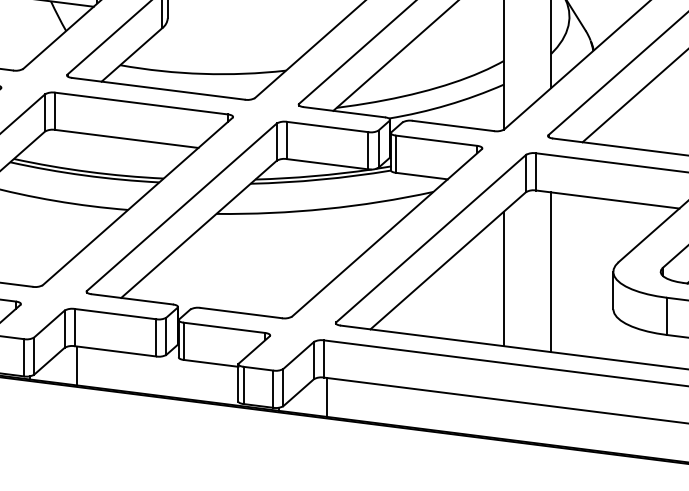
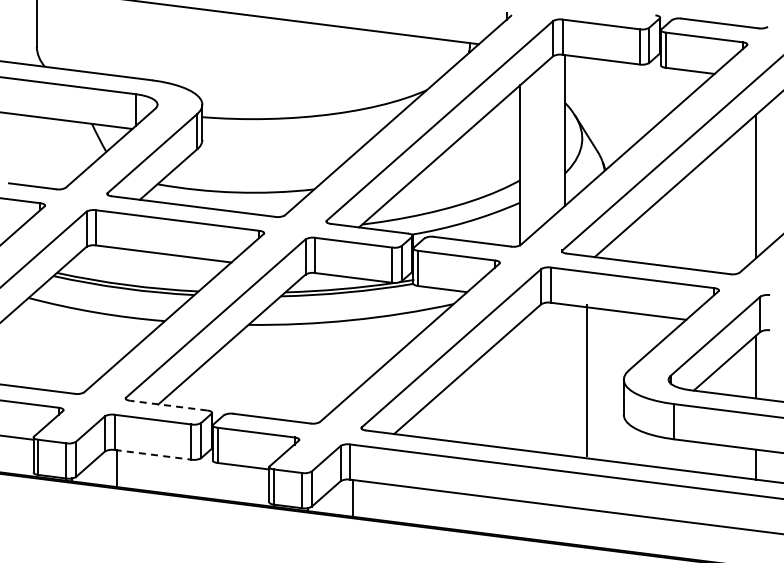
line: (551, 271) -> (587, 379), moved
line: (504, 278) -> (520, 385), removed
line: (131, 299) -> (168, 405), solid -> dashed
line: (116, 350) -> (153, 454), solid -> dashed

